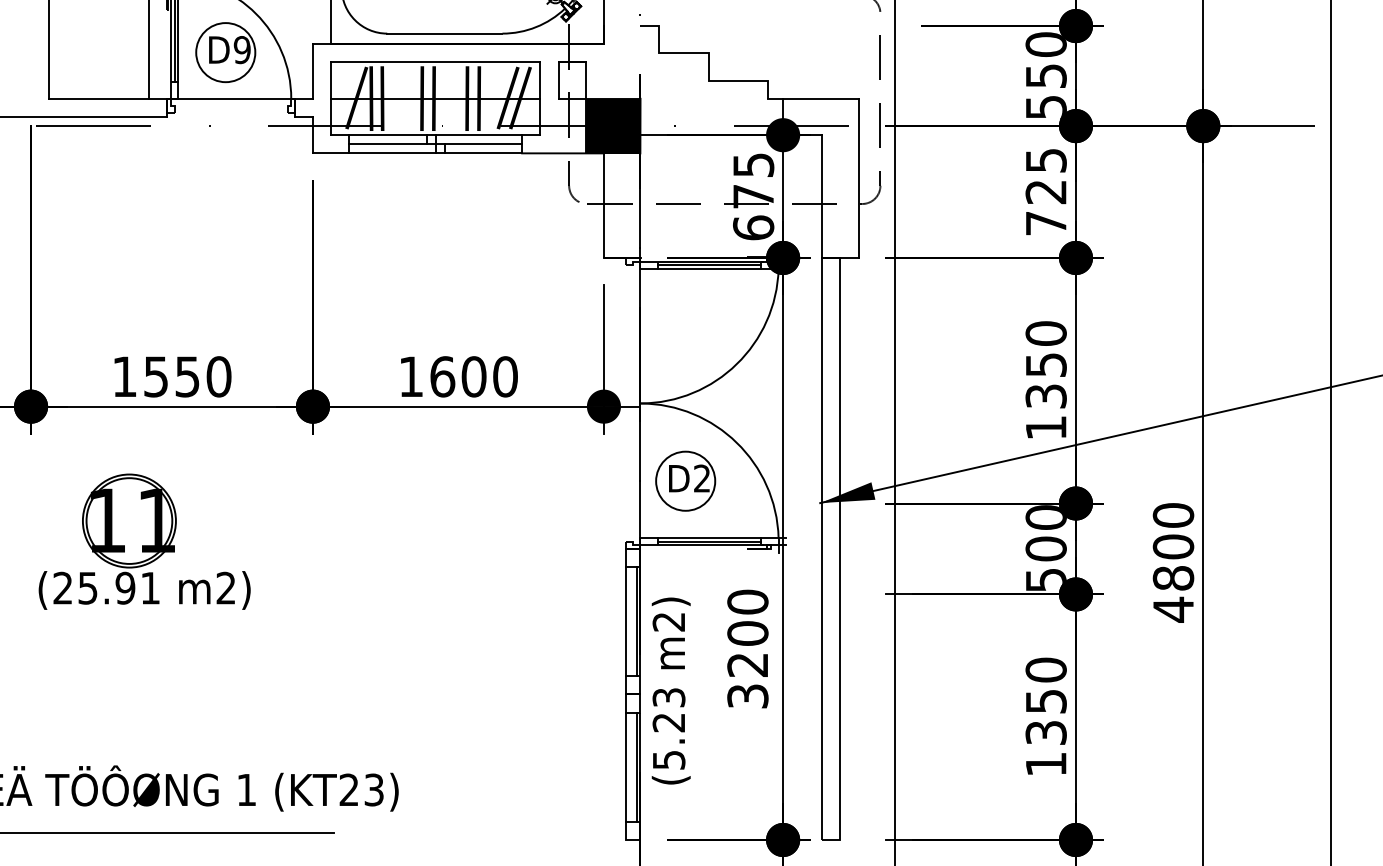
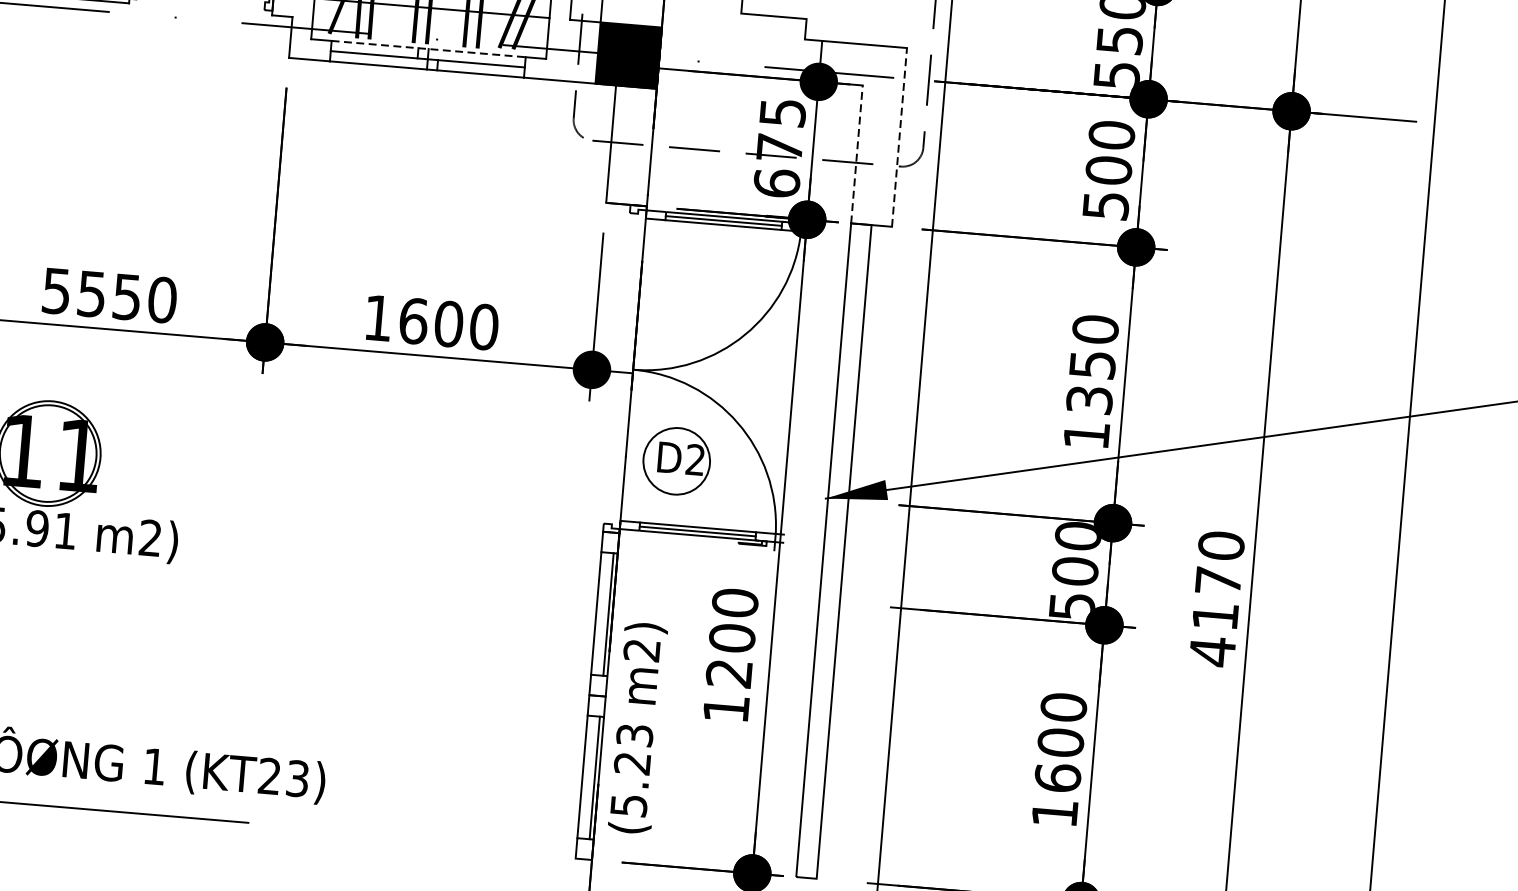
line: (436, 135) -> (429, 49), solid -> dashed
line: (858, 178) -> (899, 137), solid -> dashed
text: (1045, 191) -> (1108, 169), 725 -> 500
line: (822, 196) -> (857, 154), solid -> dashed
text: (124, 376) -> (56, 290), 1550 -> 5550
text: (1173, 562) -> (1216, 598), 4800 -> 4170
text: (670, 690) -> (637, 727), moved
text: (747, 696) -> (725, 708), 3200 -> 1200
text: (1045, 717) -> (1058, 760), 1350 -> 1600

